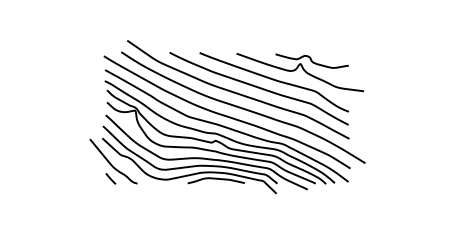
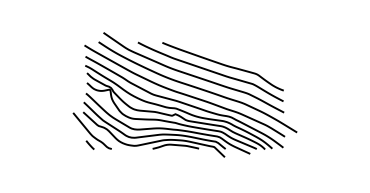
part: (299, 72) -> (243, 58), removed

